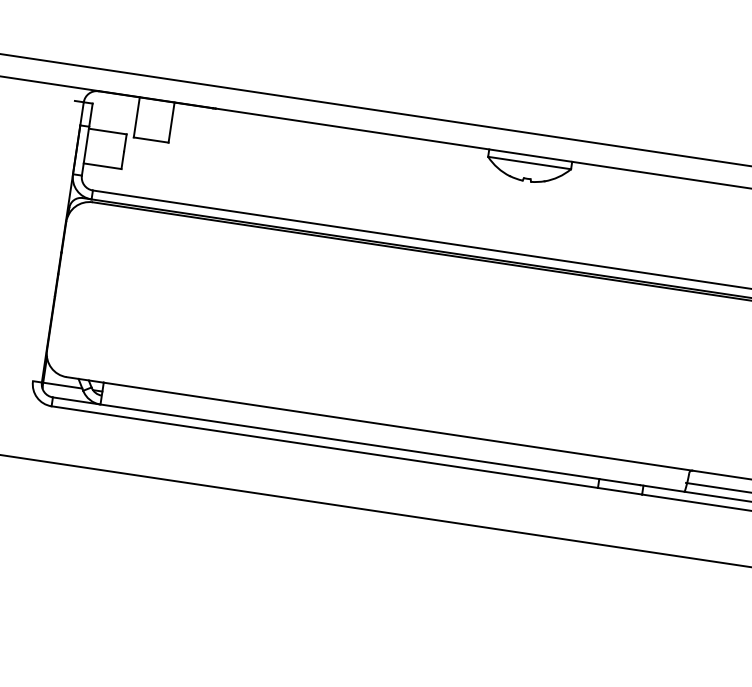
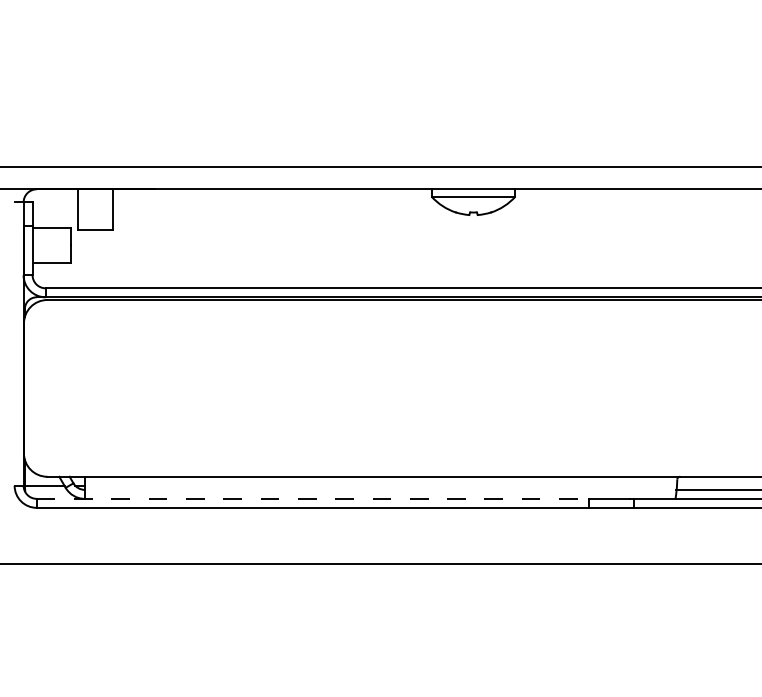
line: (326, 437) -> (313, 498), solid -> dashed

